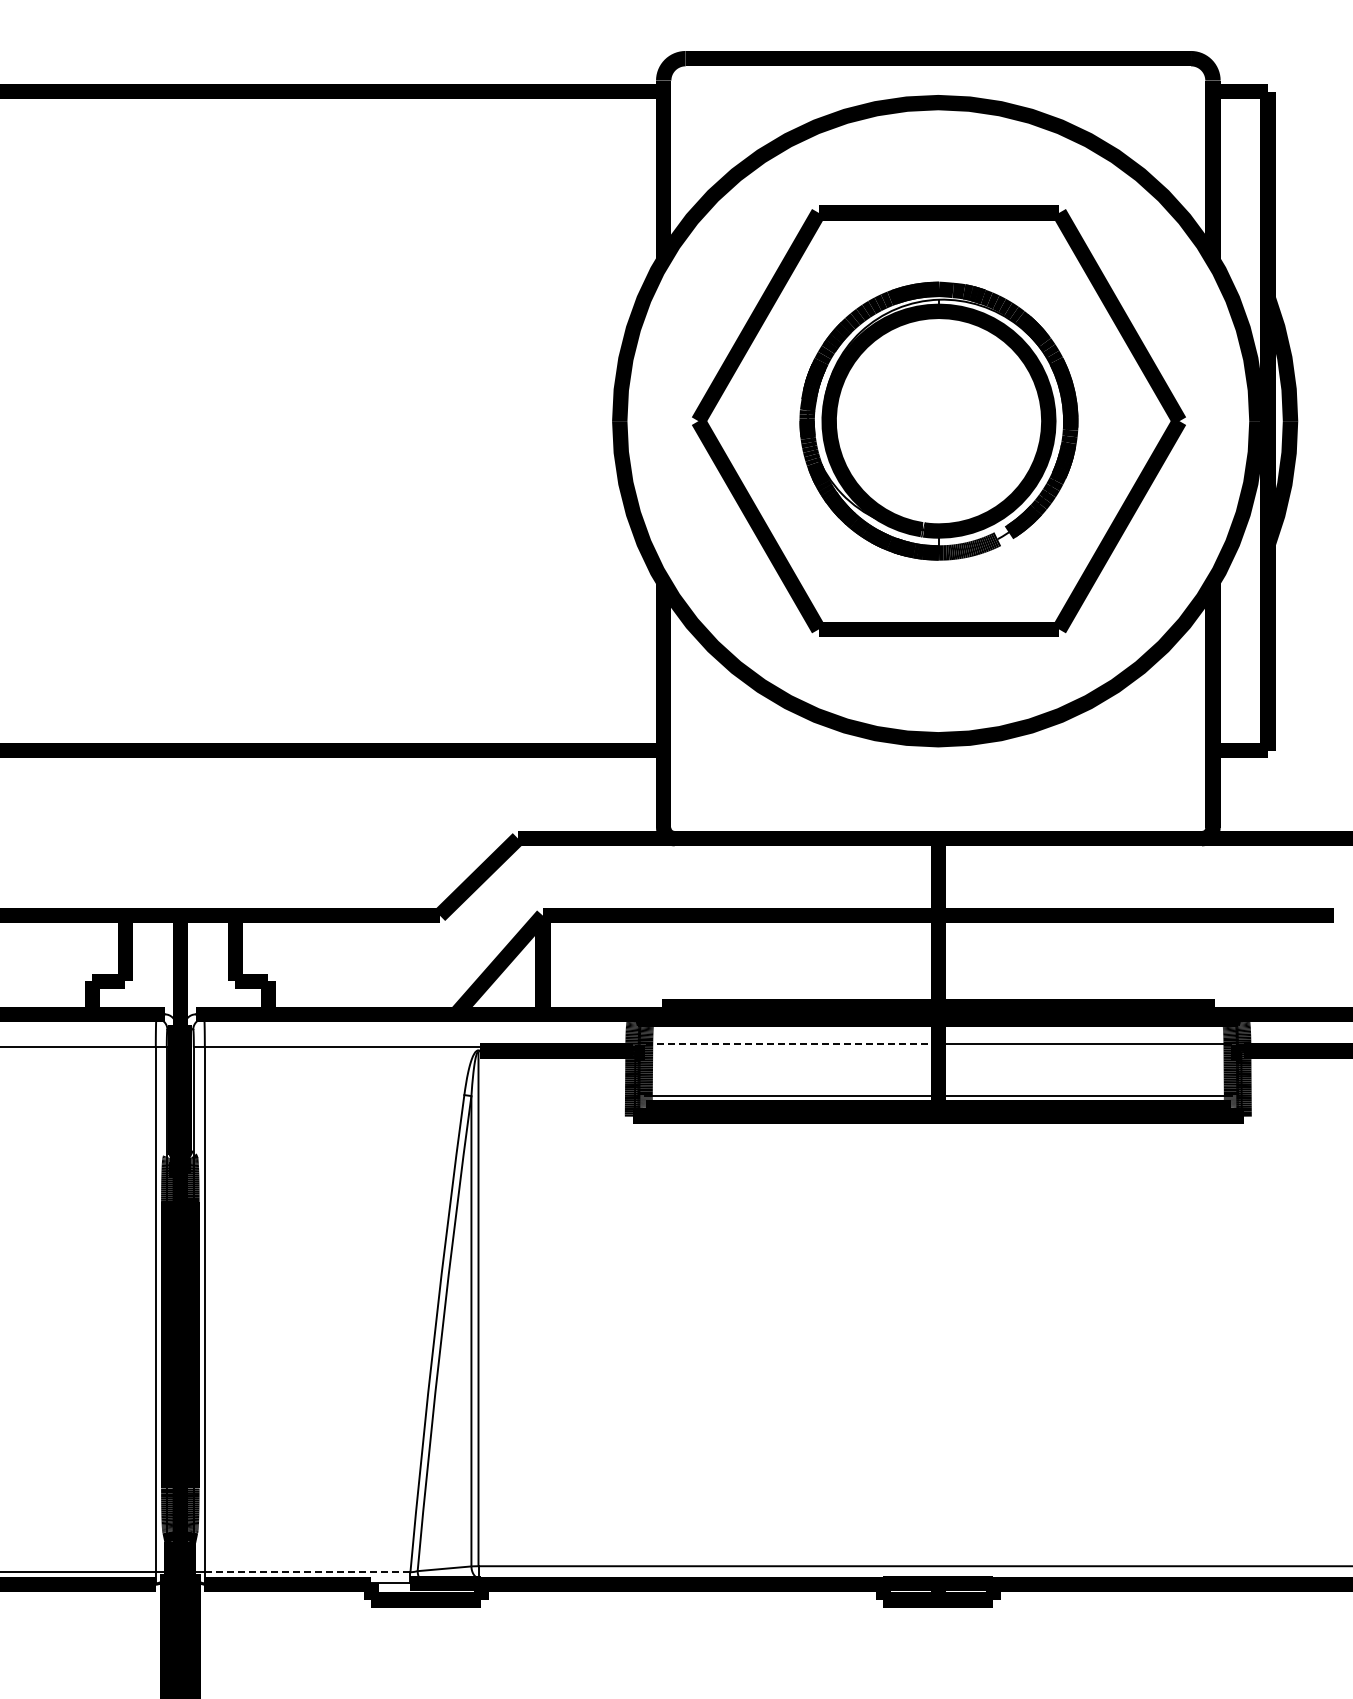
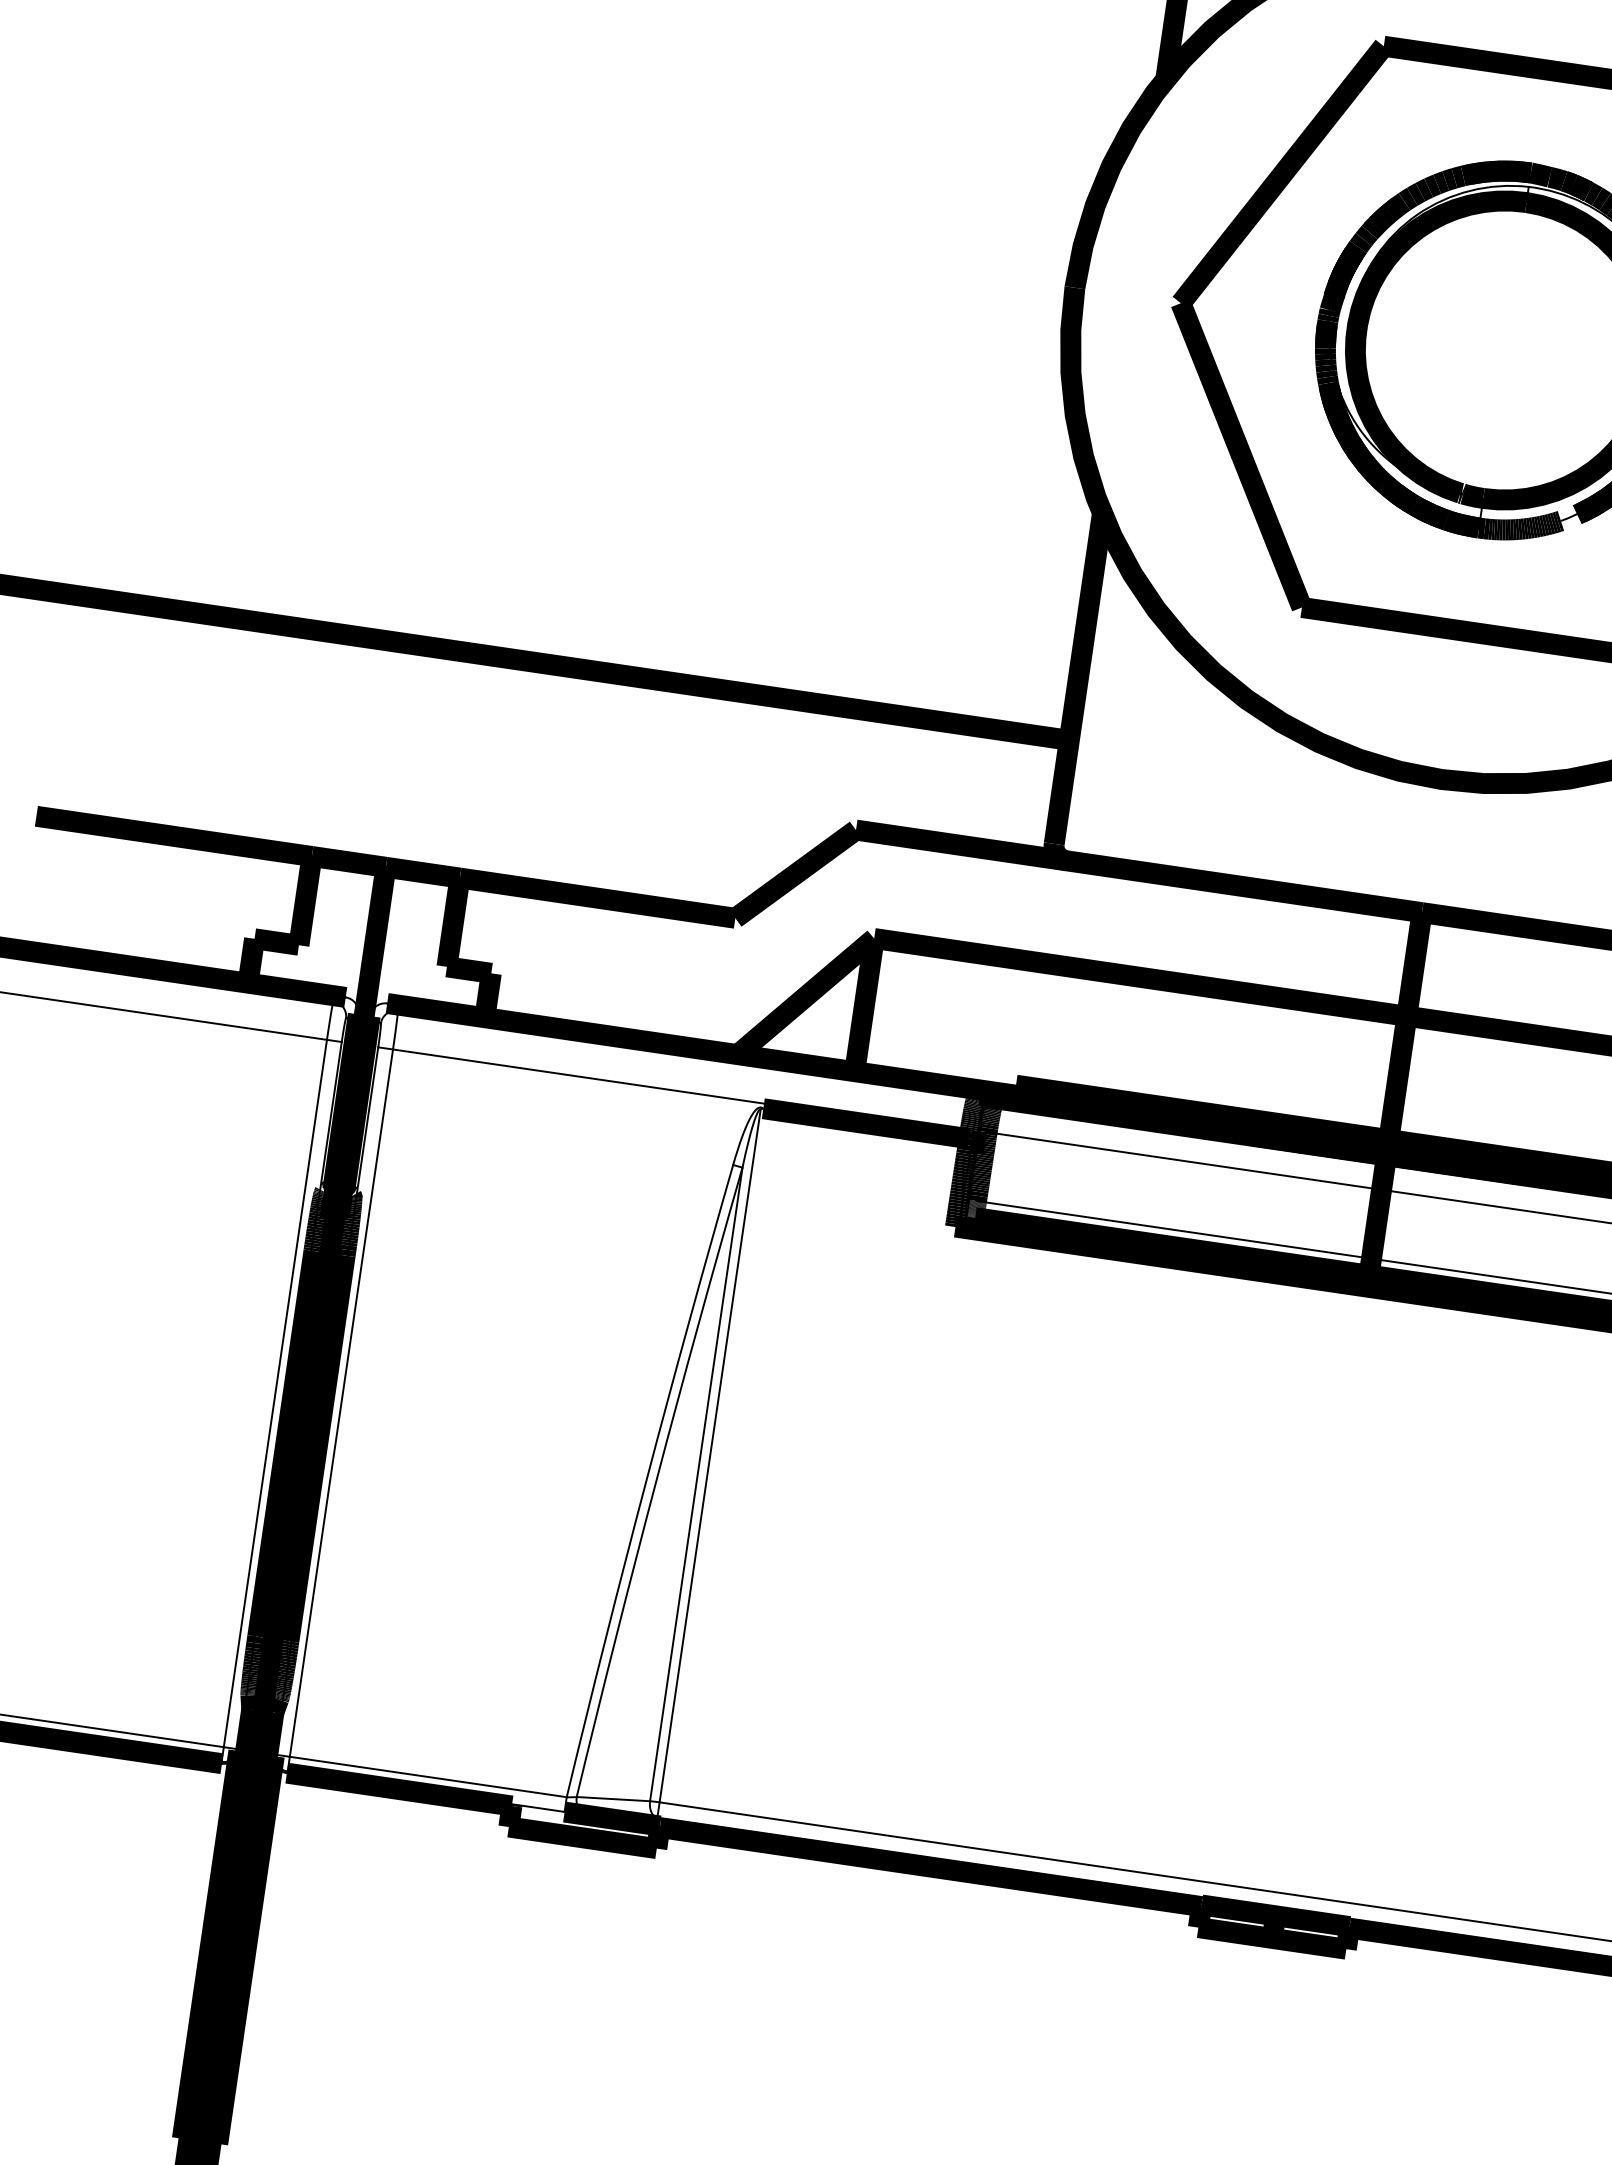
line: (792, 1044) -> (1185, 1161), dashed -> solid
line: (307, 1572) -> (428, 1777), dashed -> solid

